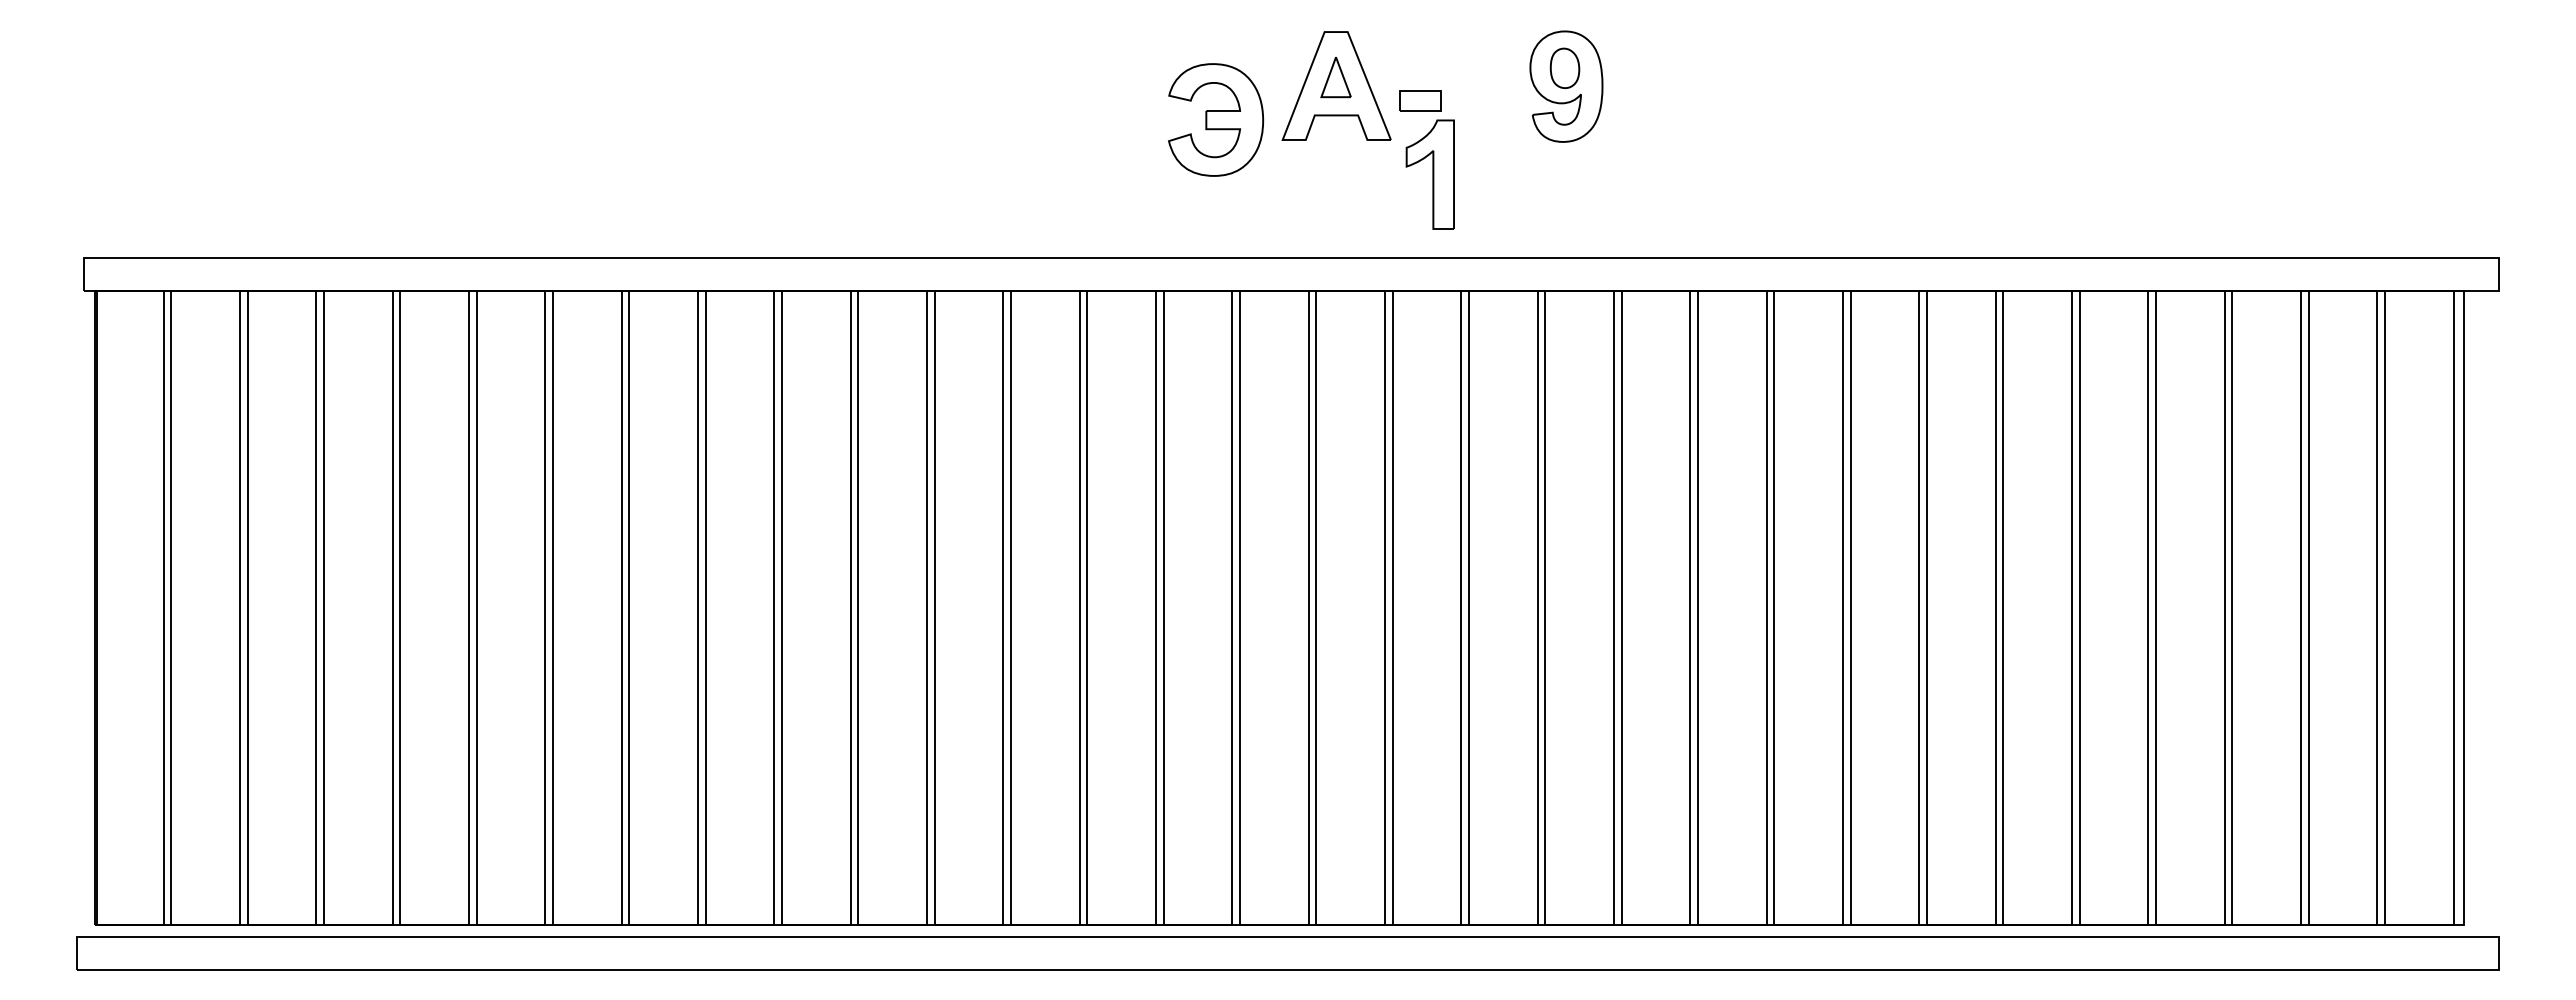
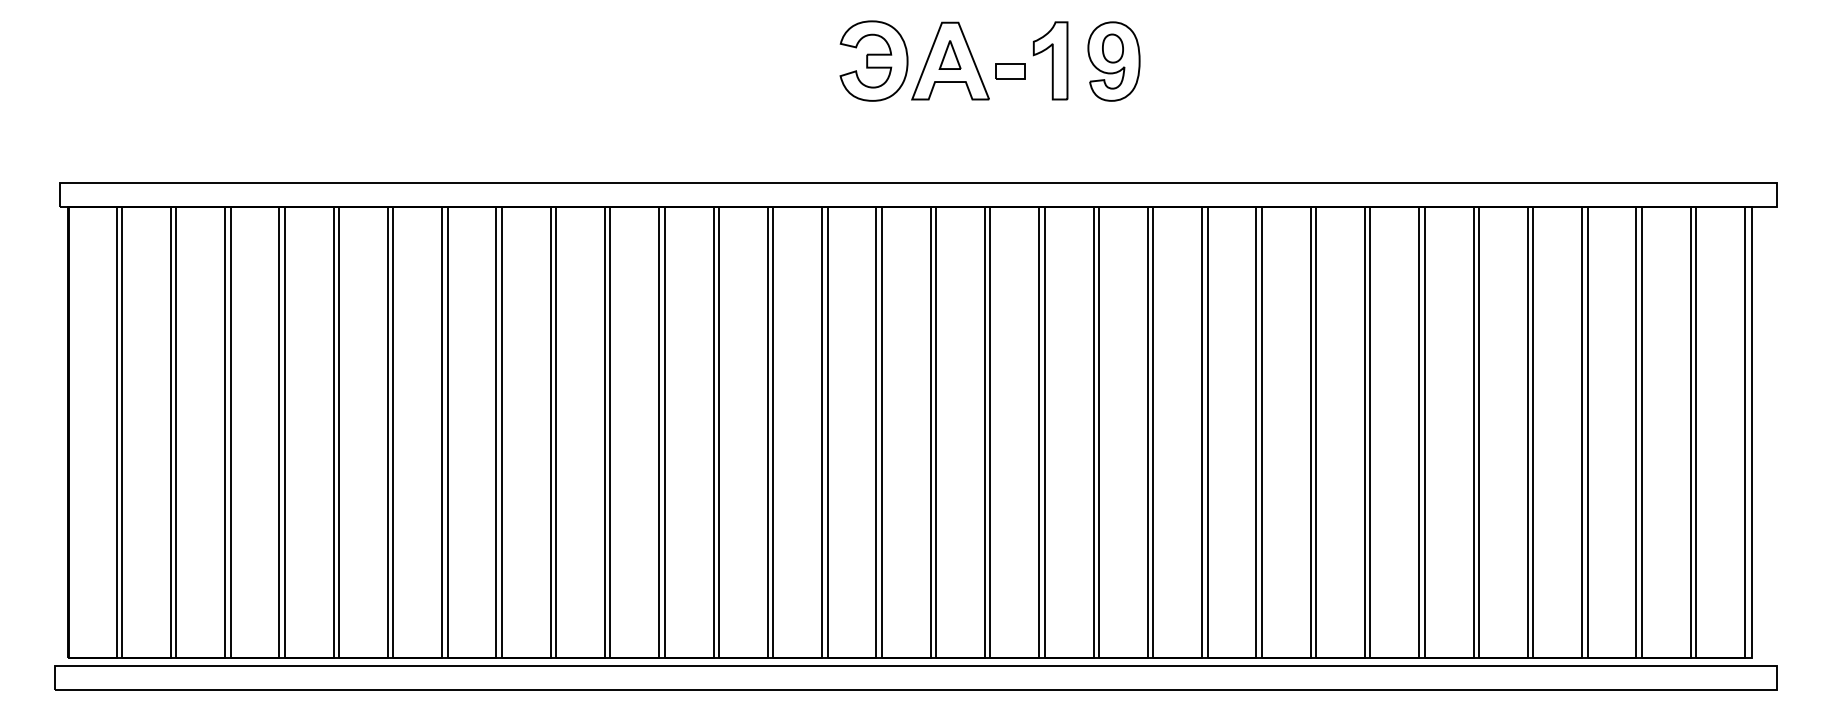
part: (1216, 119) -> (874, 60), moved
part: (1429, 174) -> (1050, 60), moved

